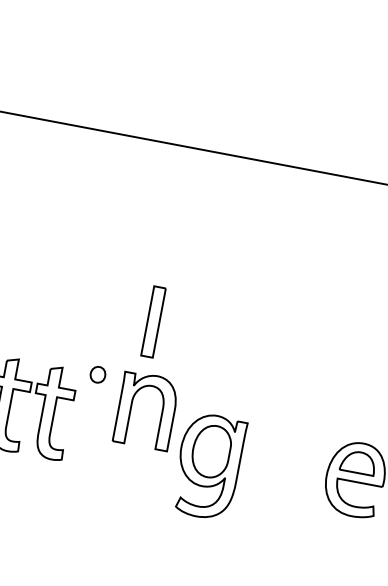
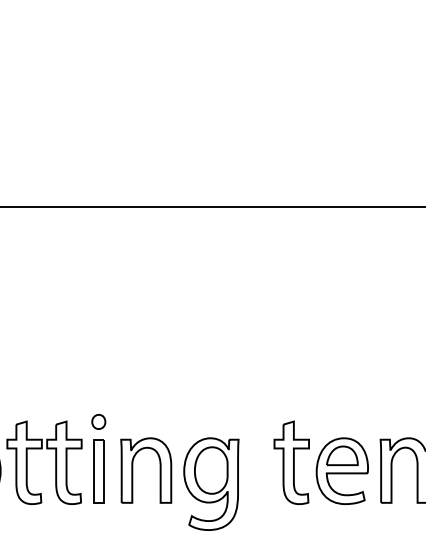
part: (153, 322) -> (98, 471), moved
part: (132, 408) -> (133, 470), moved
part: (301, 459) -> (291, 462), added

